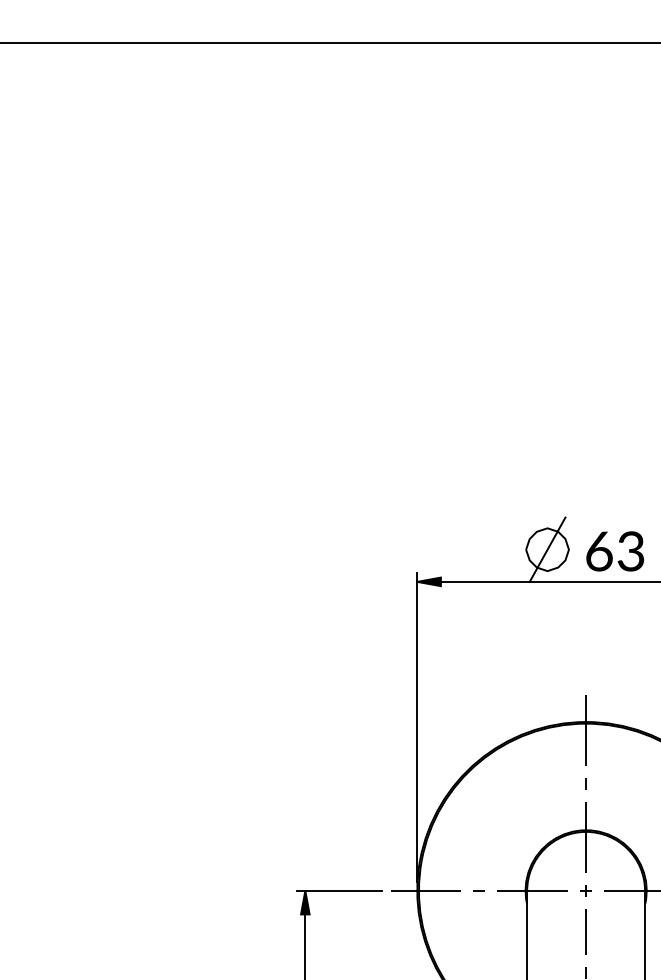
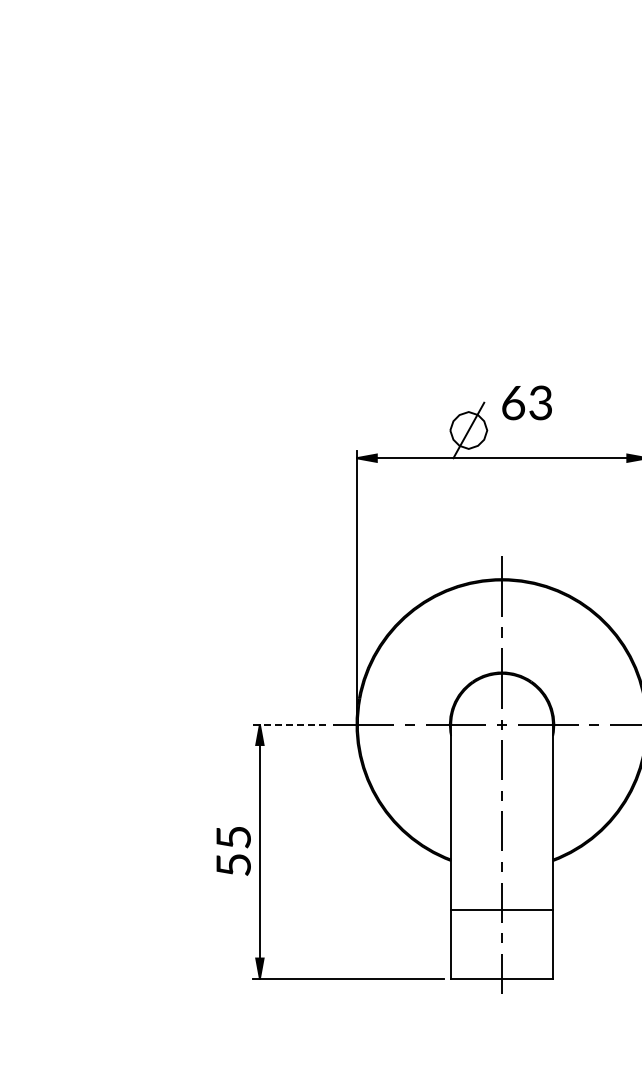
text: (614, 550) -> (526, 402), moved
line: (339, 890) -> (289, 724), solid -> dashed

